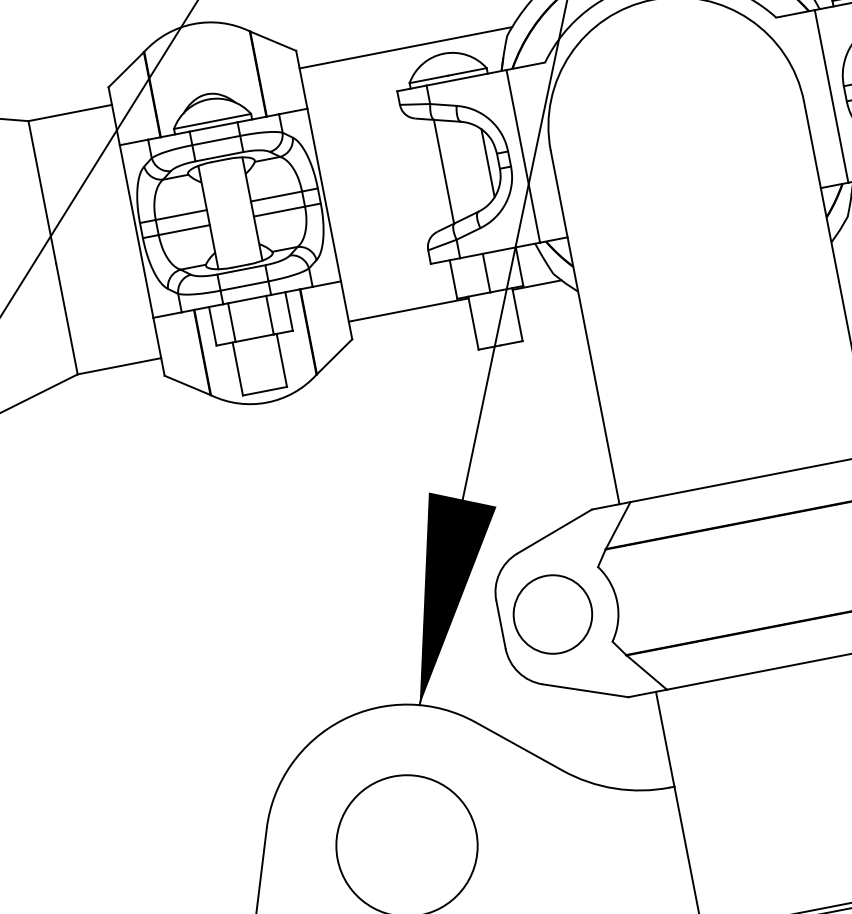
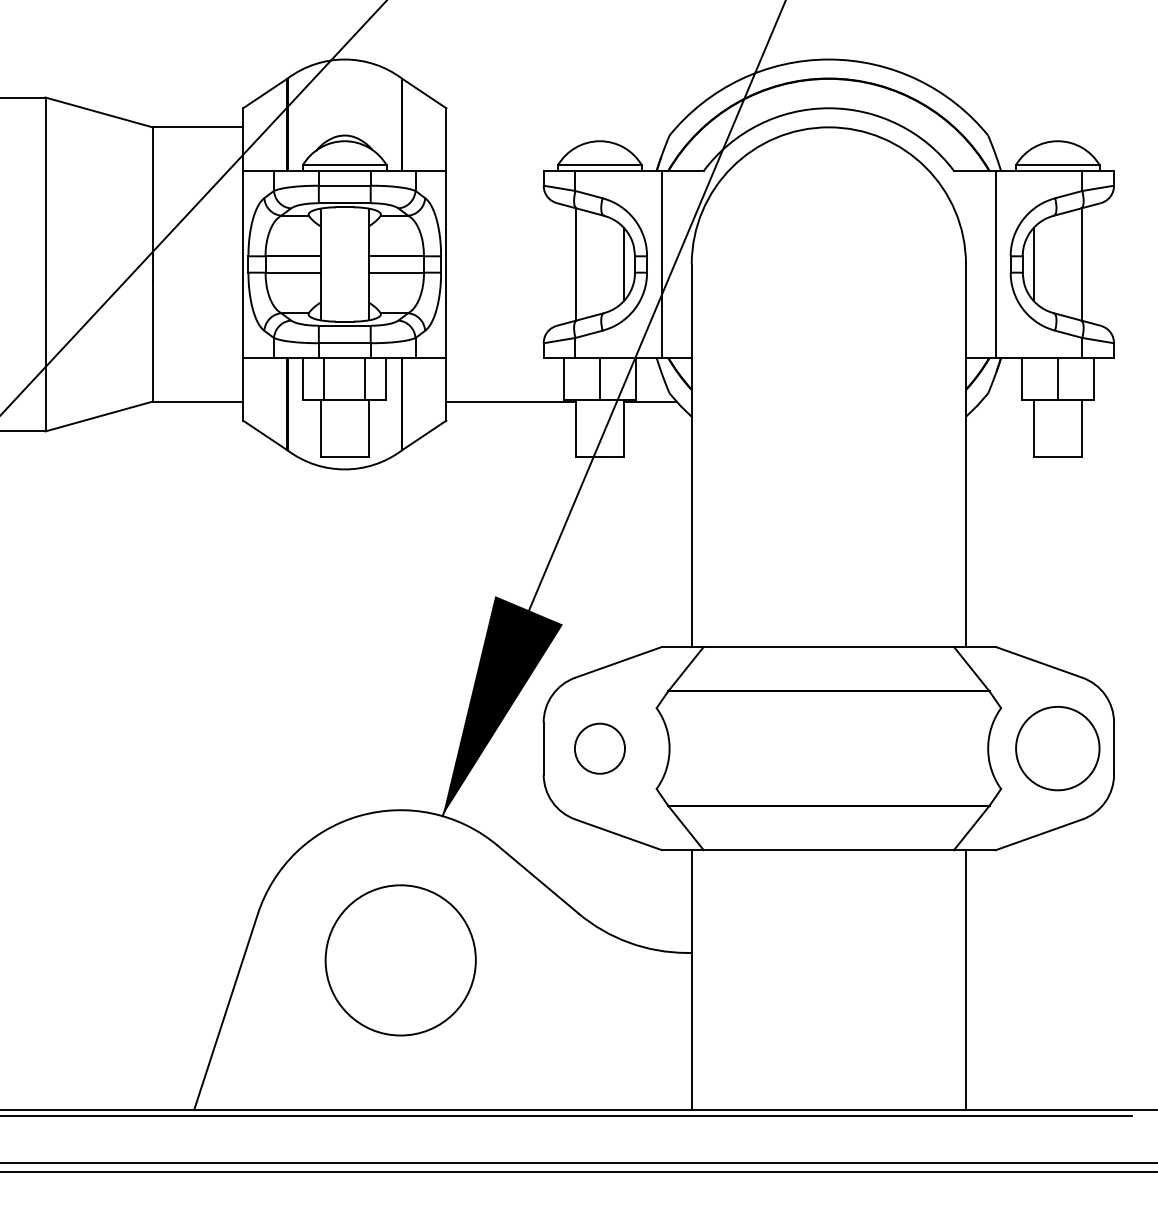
line: (405, 47) -> (561, 127), removed
circle: (552, 614) -> (599, 748), size x0.6

